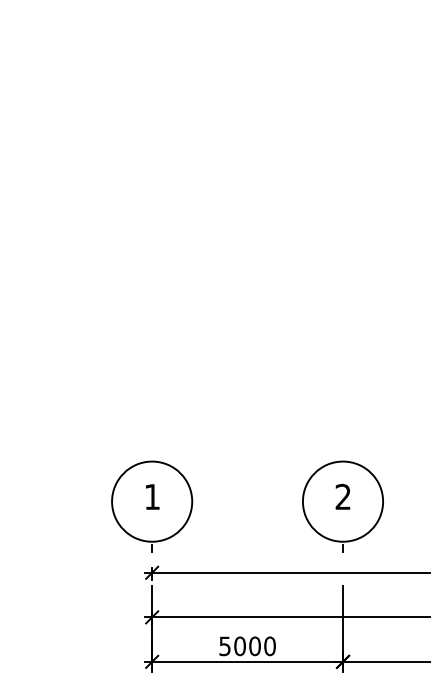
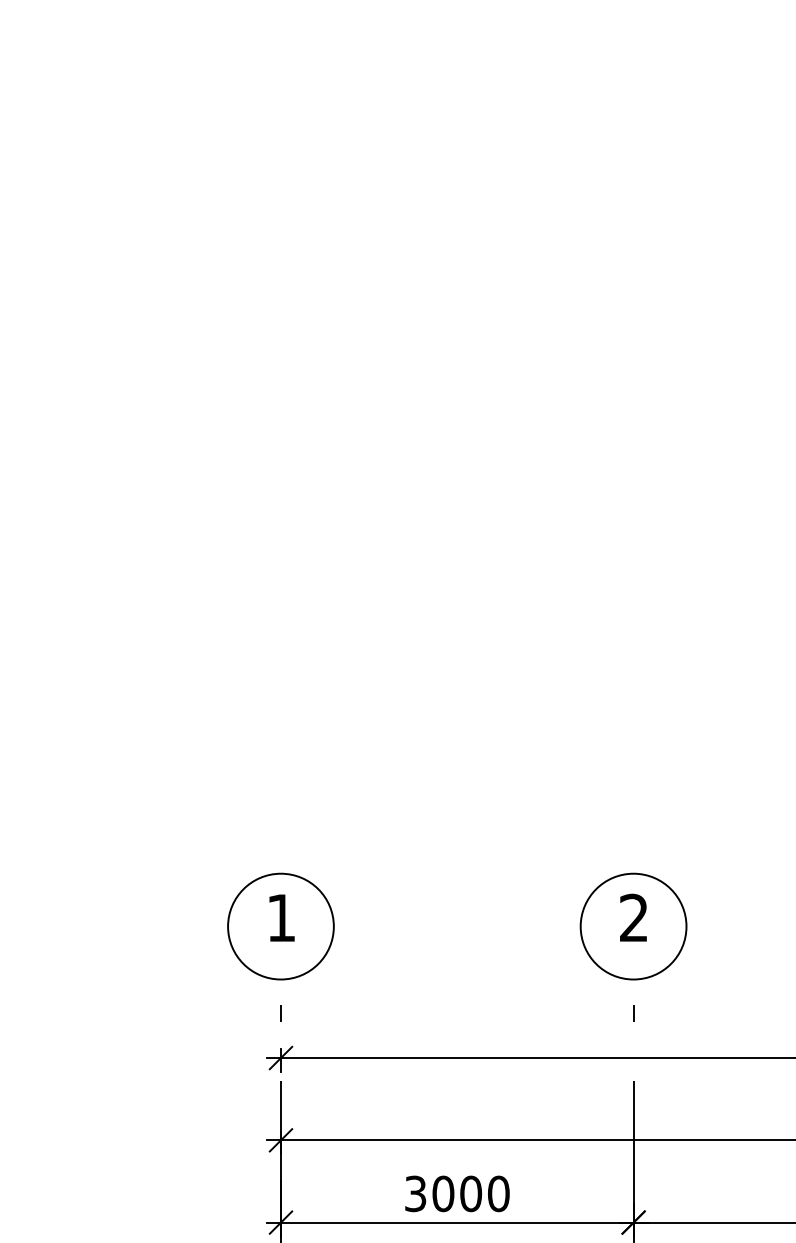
circle: (151, 501) -> (279, 926), size x0.71
circle: (342, 501) -> (632, 926), size x0.71
text: (225, 645) -> (416, 1192), 5000 -> 3000

